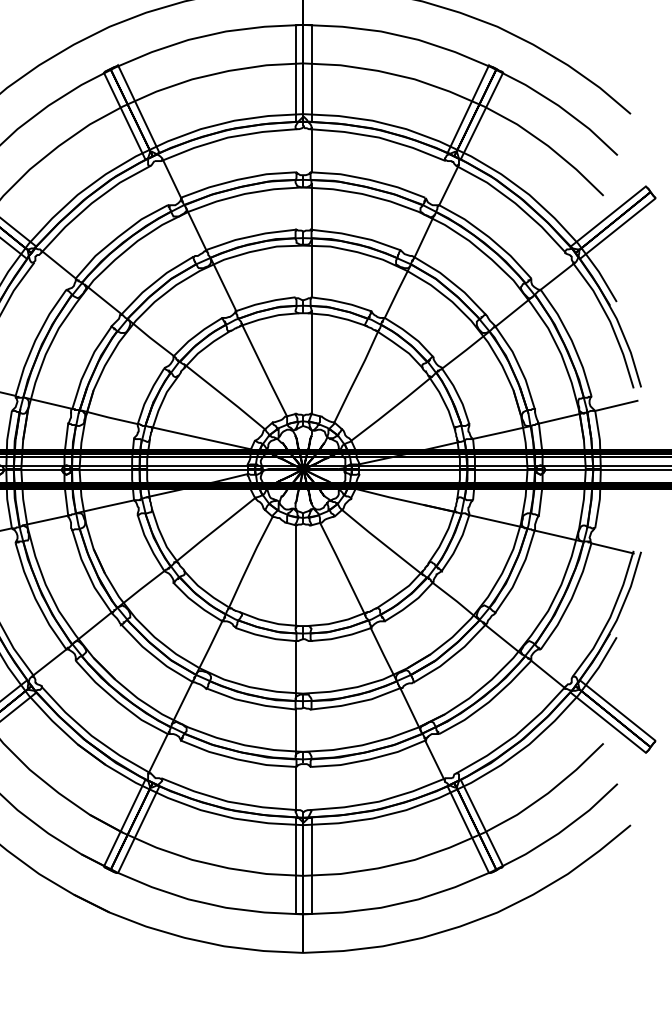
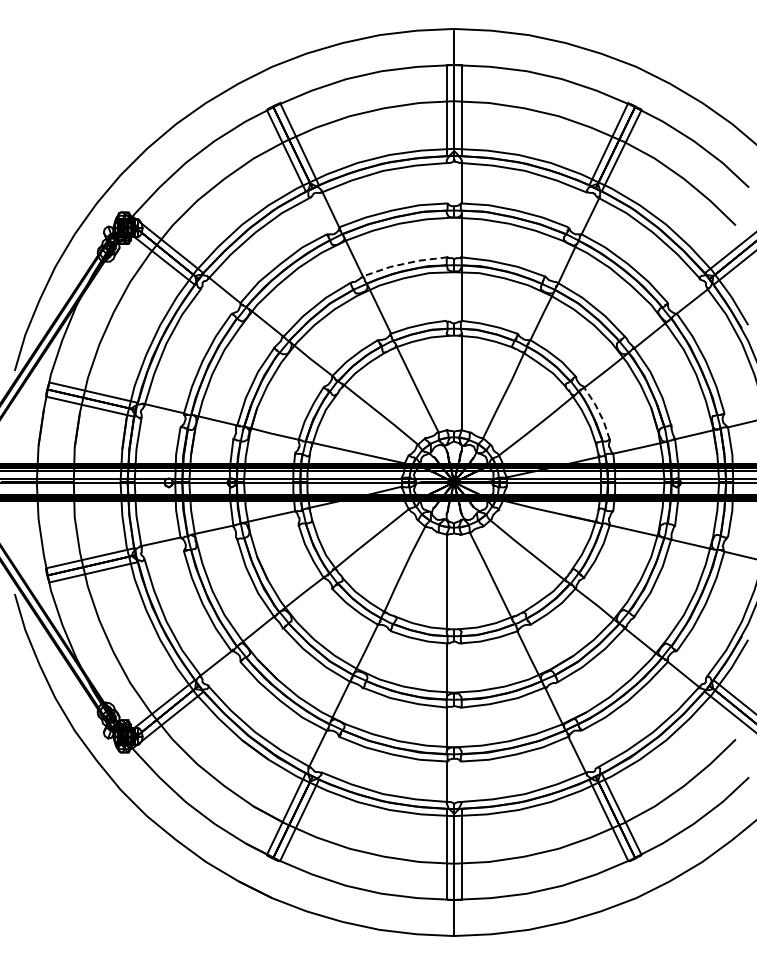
line: (249, 236) -> (403, 263), solid -> dashed
line: (458, 395) -> (599, 412), solid -> dashed

